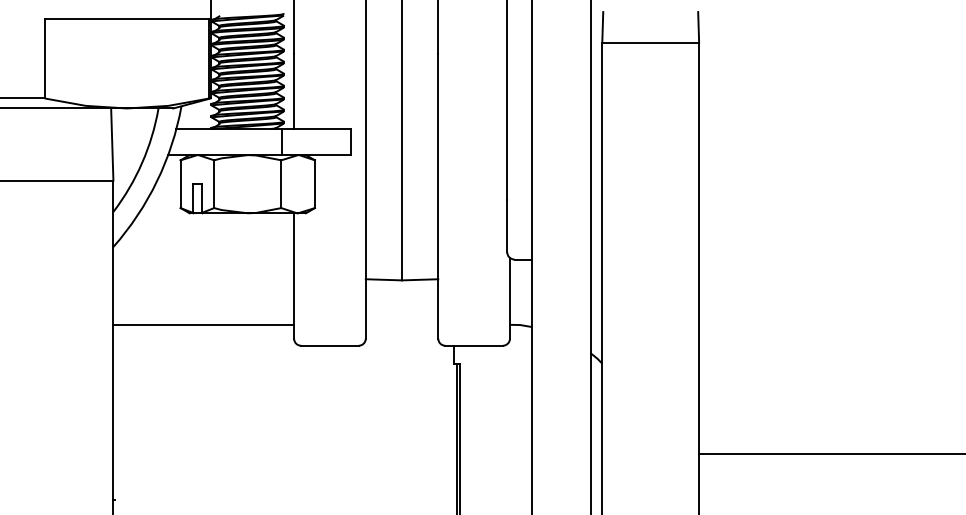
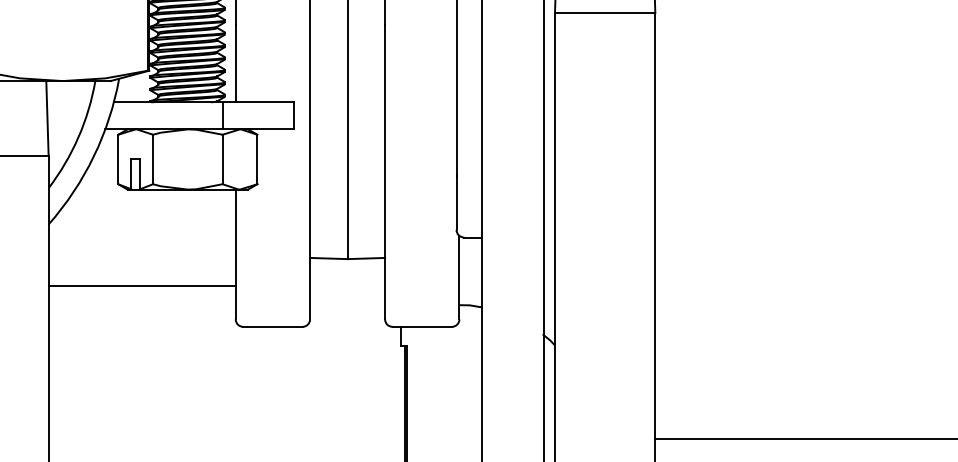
line: (203, 324) -> (141, 286), moved

